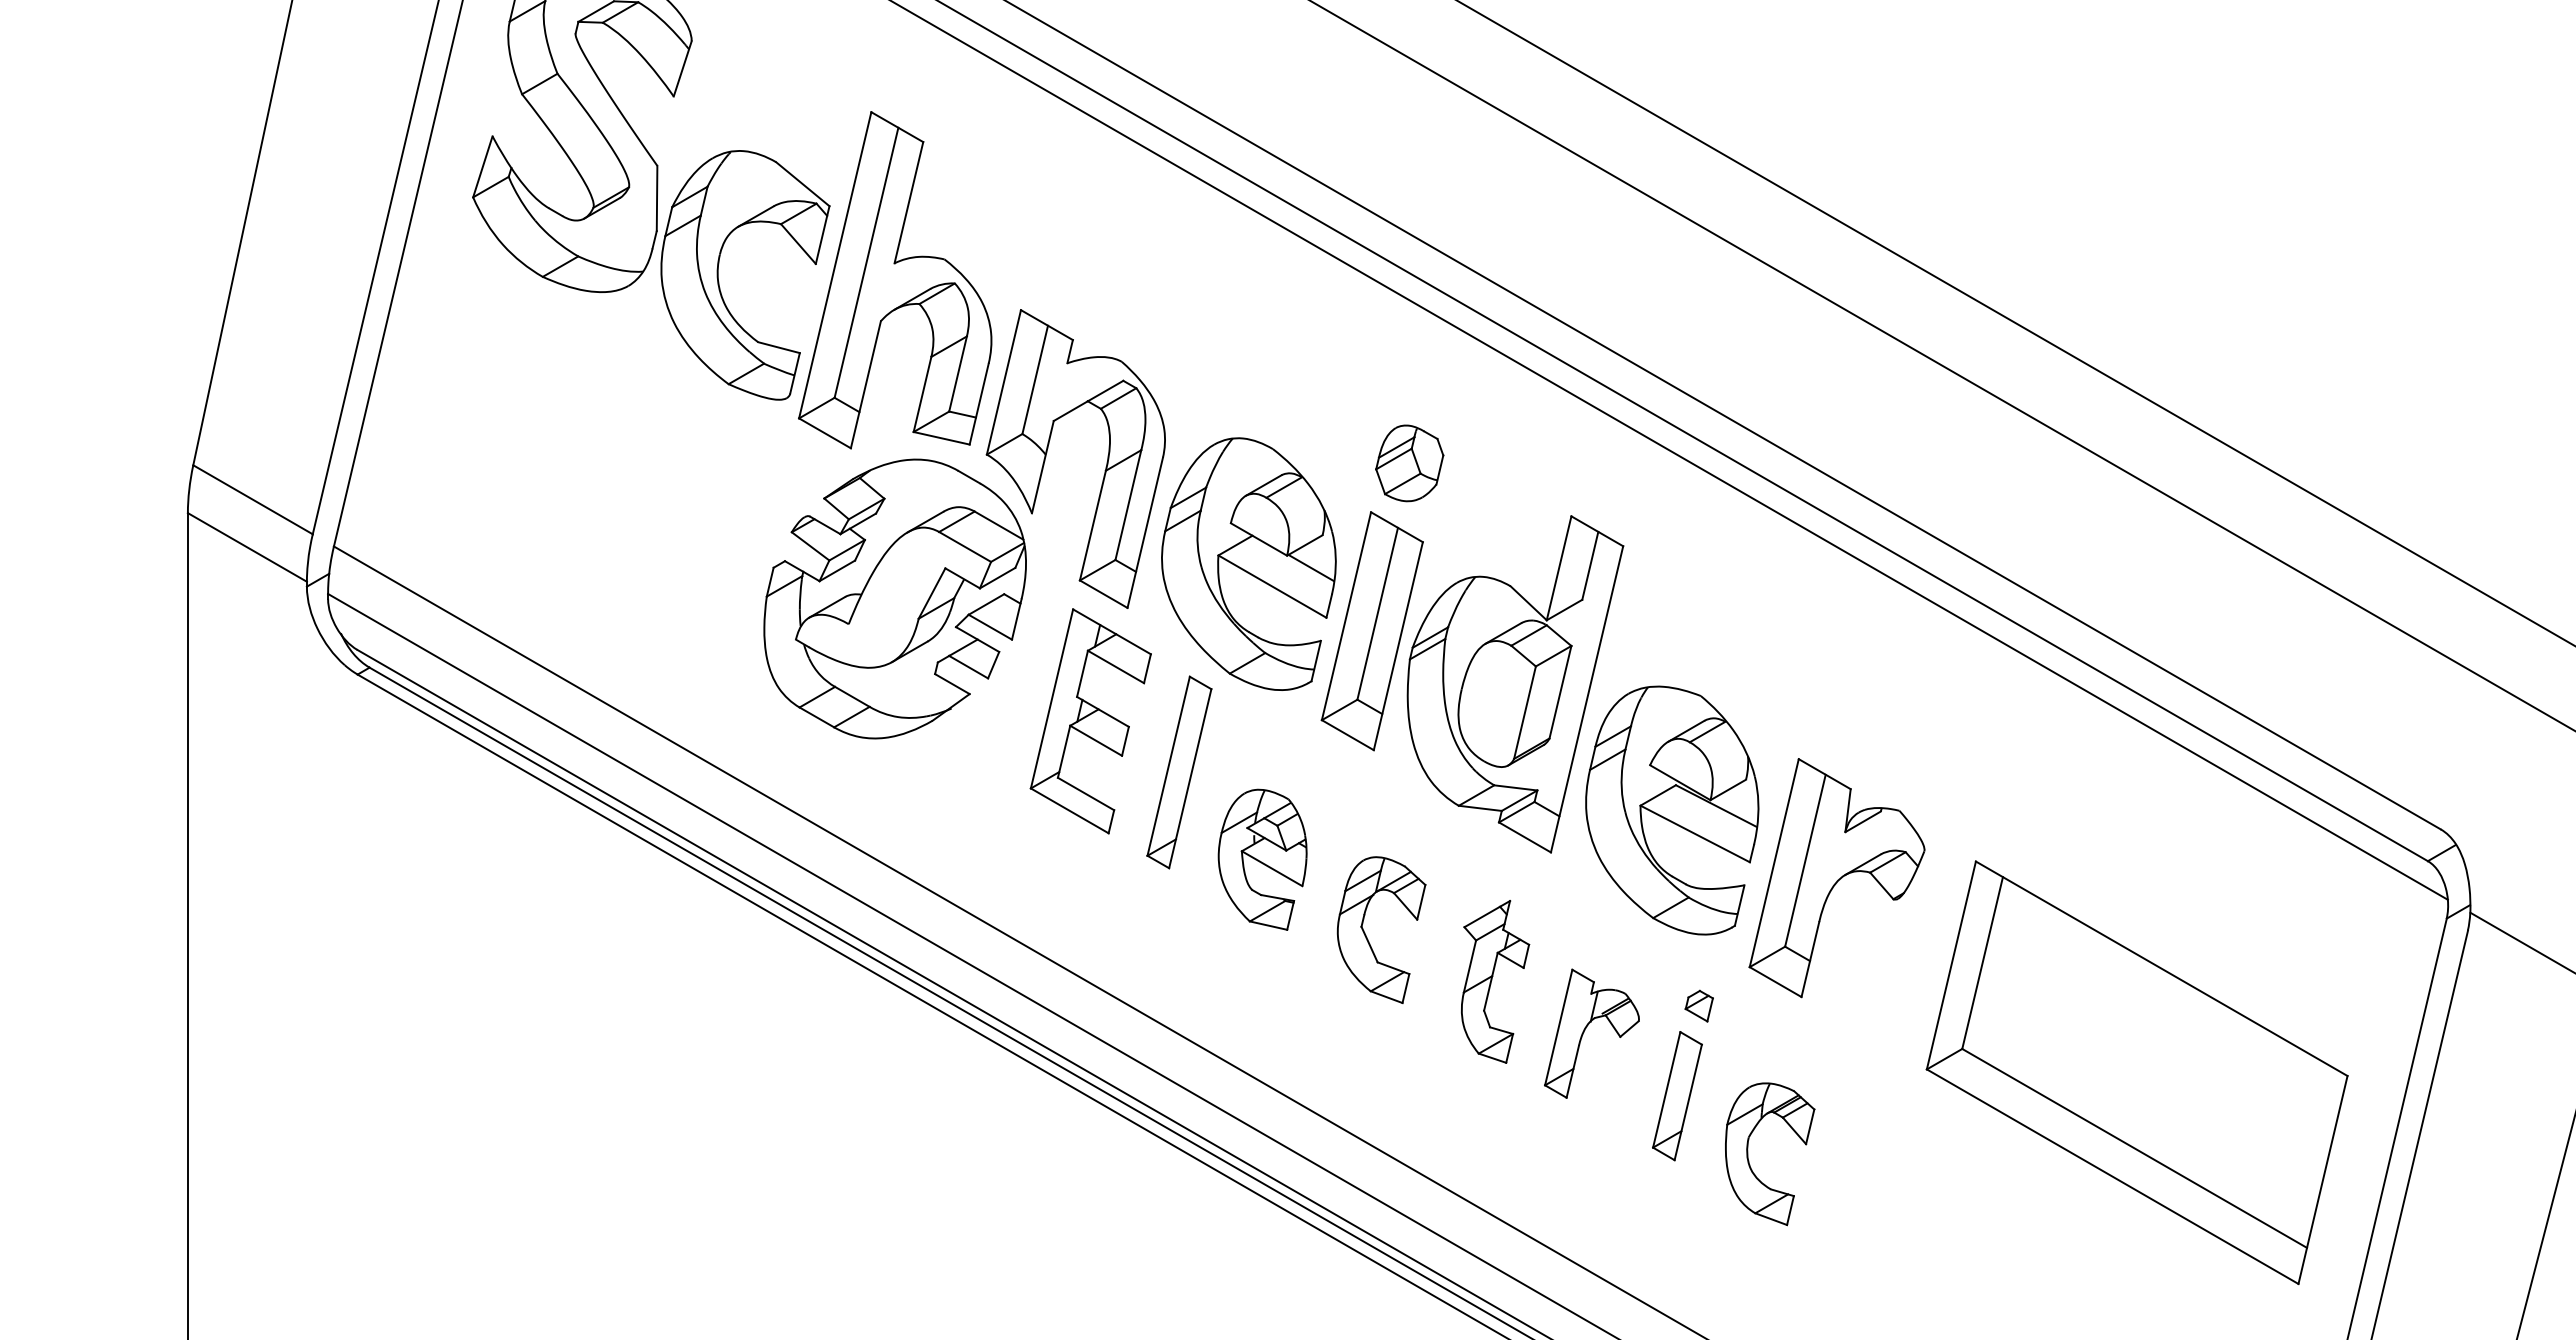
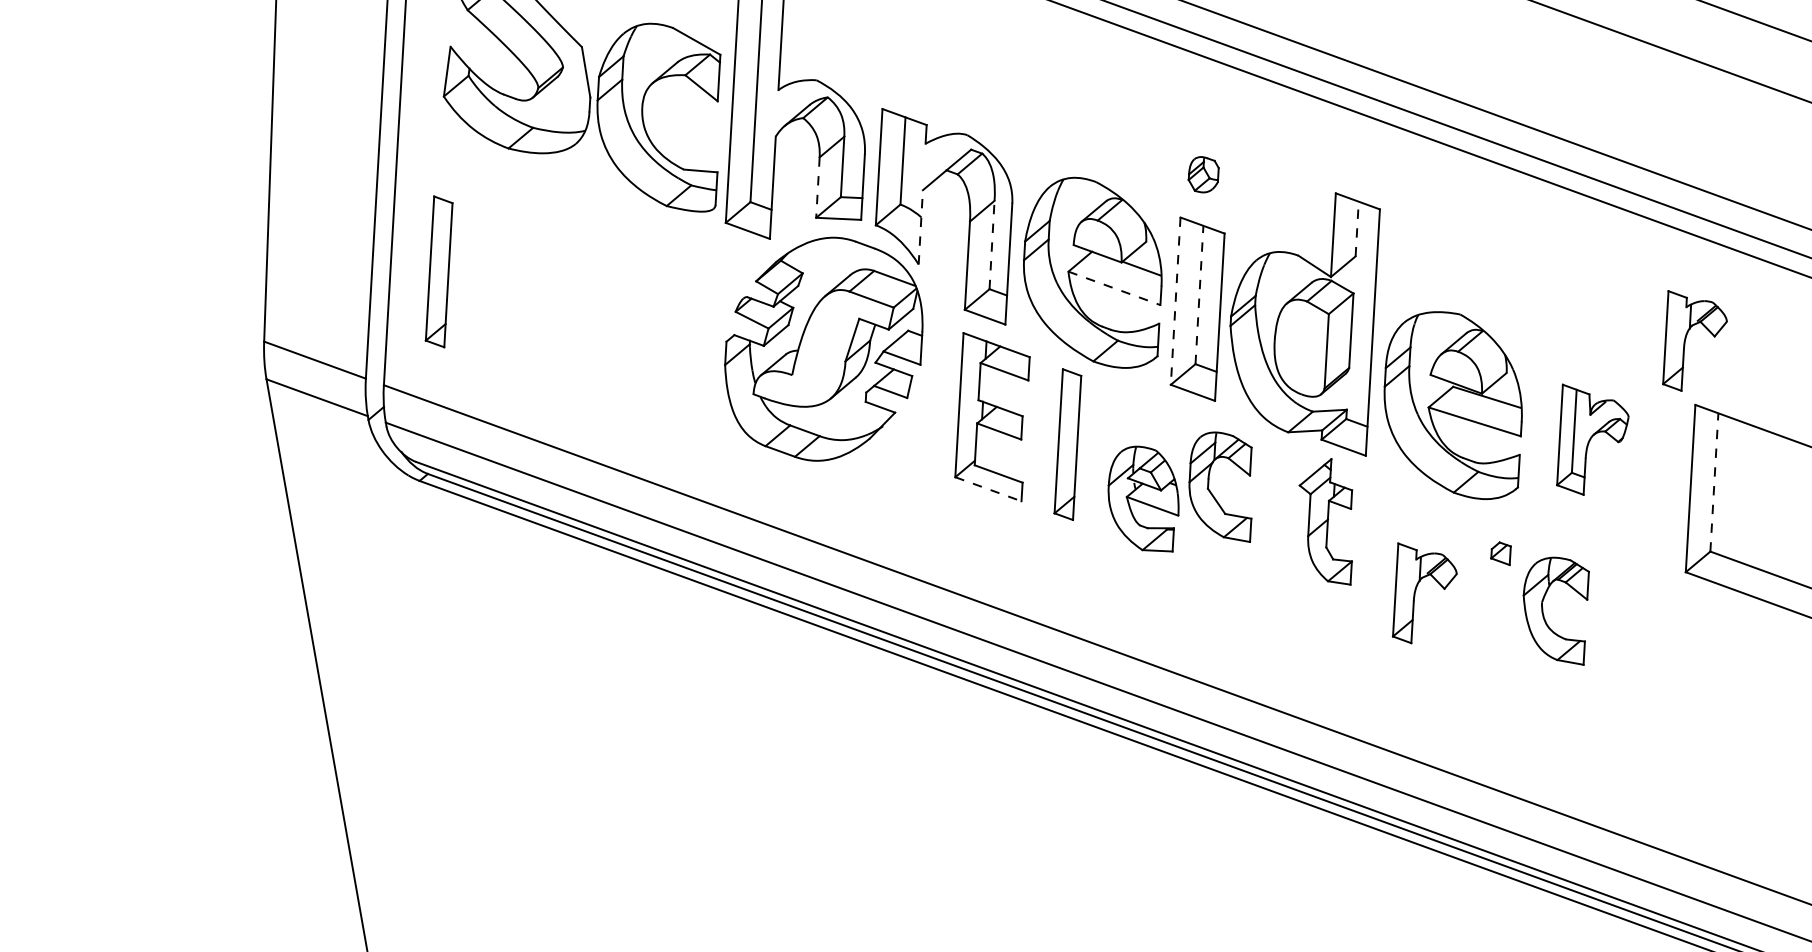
line: (922, 394) -> (817, 187), solid -> dashed
part: (428, 416) -> (439, 271), added
part: (1409, 463) -> (1203, 174), size x0.6
line: (1042, 466) -> (920, 226), solid -> dashed
line: (1128, 504) -> (992, 244), solid -> dashed
line: (1590, 565) -> (1357, 228), solid -> dashed
line: (1272, 586) -> (1114, 288), solid -> dashed
line: (1377, 613) -> (1199, 294), solid -> dashed
line: (1346, 616) -> (1175, 301), solid -> dashed
part: (1980, 773) -> (1686, 336), added
line: (1069, 810) -> (988, 488), solid -> dashed
part: (1836, 878) -> (1589, 437), size x0.6
part: (1367, 937) -> (1214, 496), moved
line: (1982, 962) -> (1714, 482), solid -> dashed
part: (1495, 981) -> (1331, 523), moved
part: (1677, 1096) -> (1496, 627), removed
part: (1749, 1160) -> (1545, 620), moved

